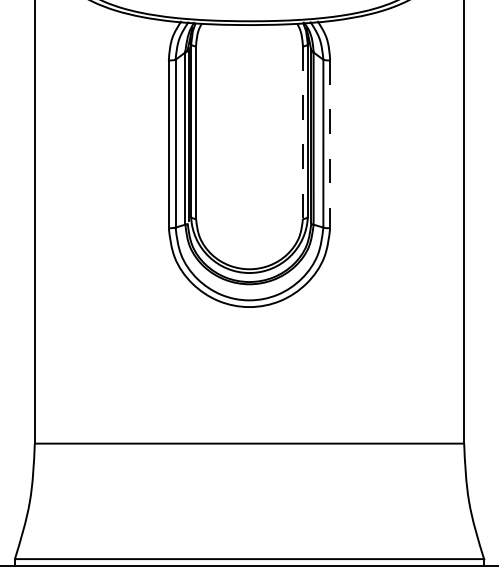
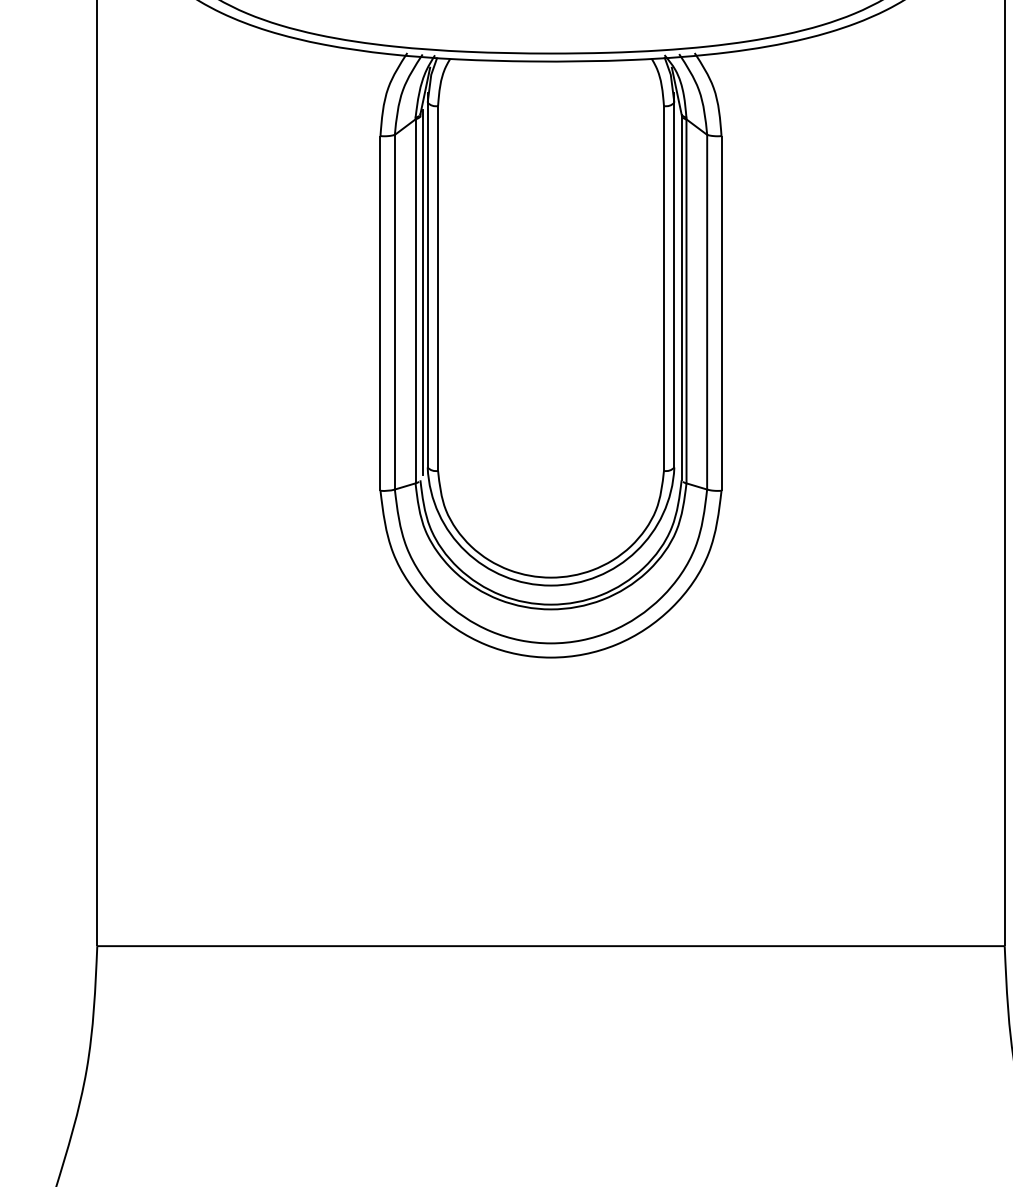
line: (302, 132) -> (663, 288), dashed -> solid
line: (330, 144) -> (722, 313), dashed -> solid

